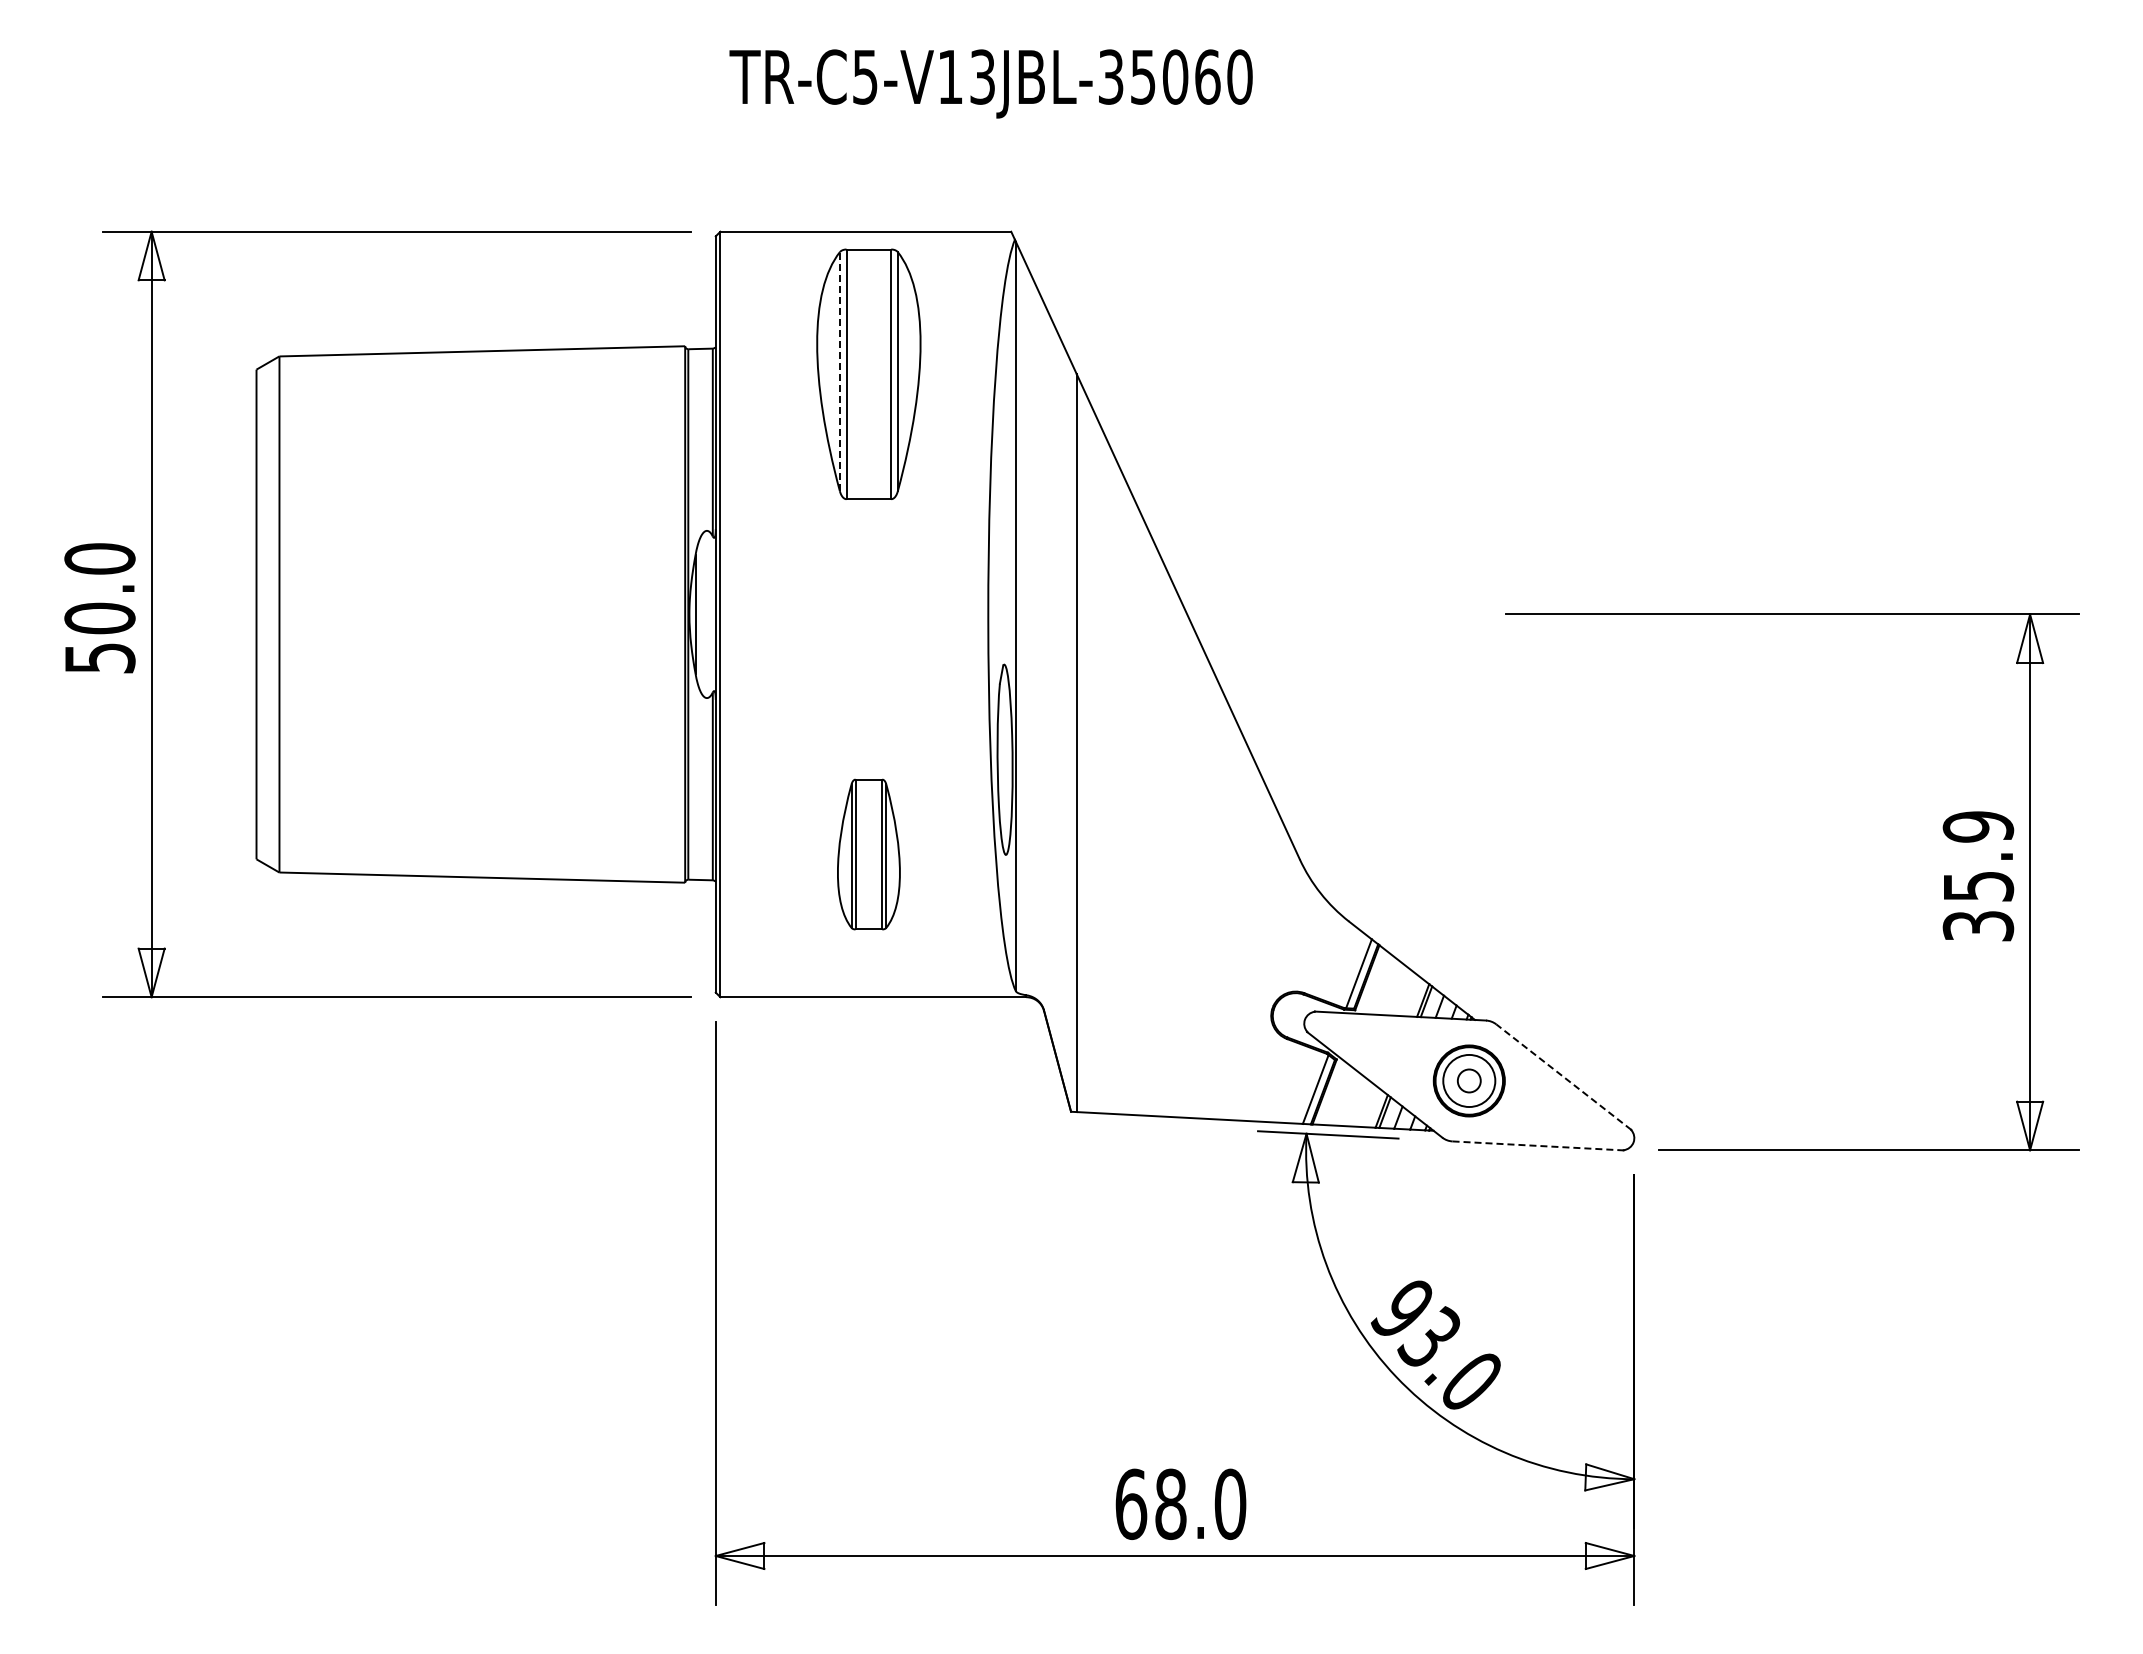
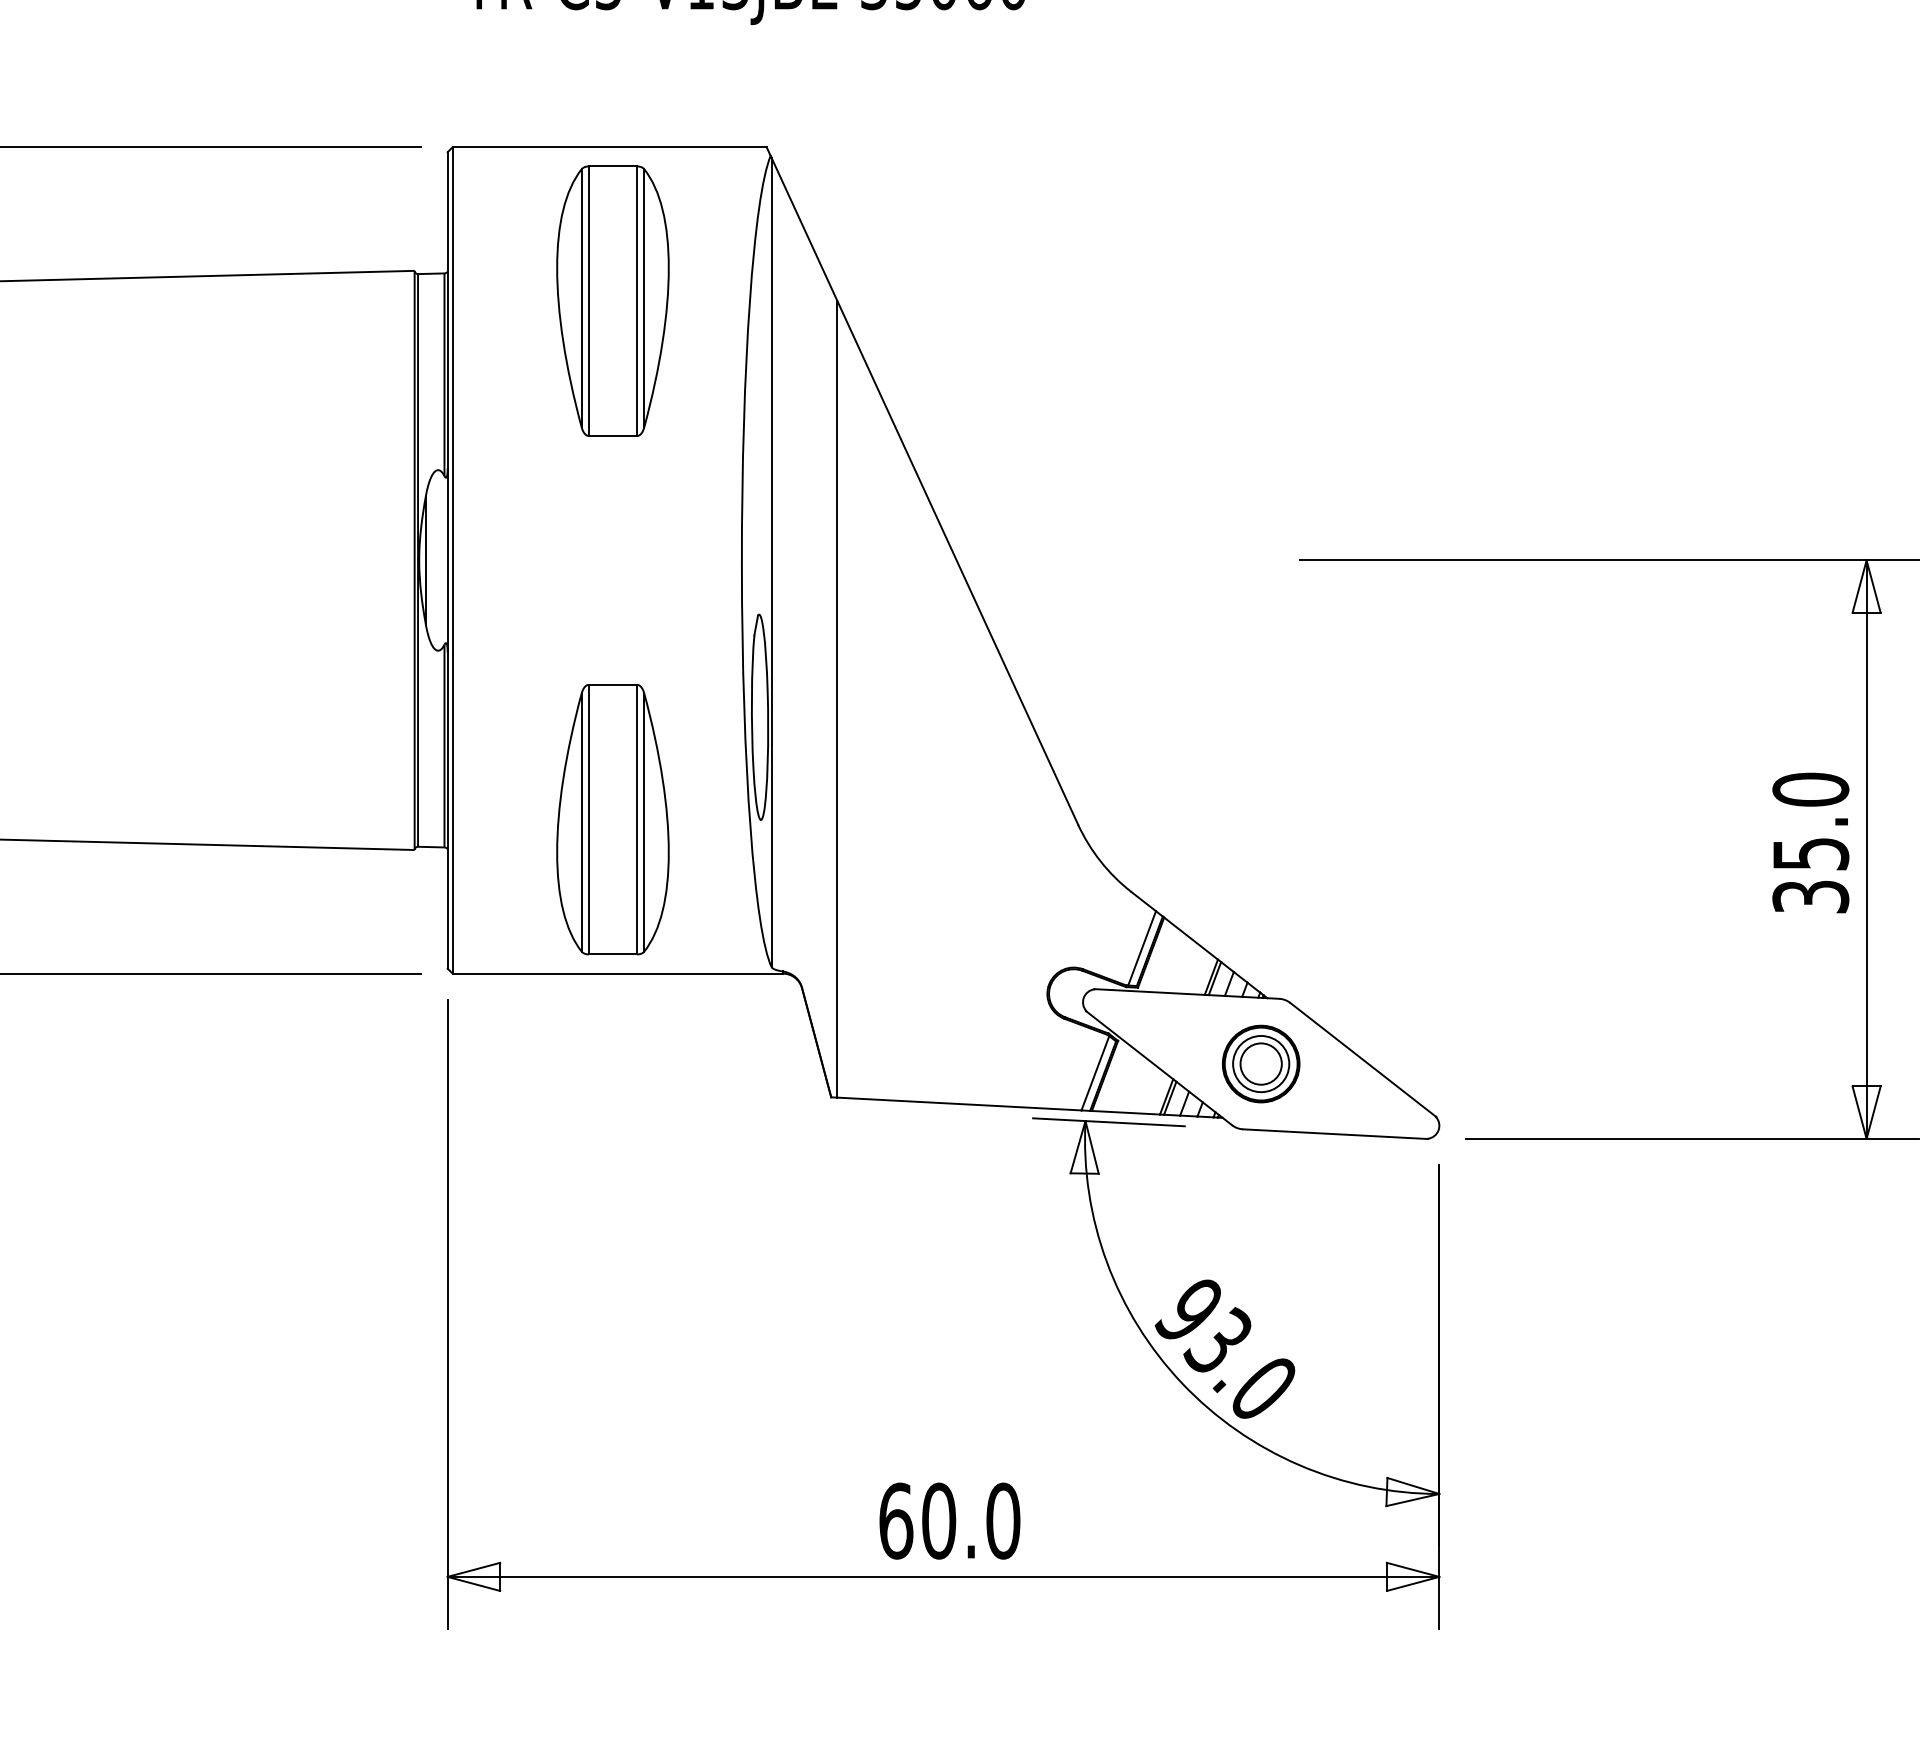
line: (839, 371) -> (581, 298), dashed -> solid
text: (1978, 826) -> (1810, 789), 35.9 -> 35.0
part: (868, 854) -> (612, 819), size x1.67
line: (1563, 1077) -> (1362, 1060), dashed -> solid
circle: (1469, 1080) -> (1261, 1063), size x1.67
line: (1538, 1145) -> (1335, 1133), dashed -> solid
text: (1170, 1504) -> (938, 1521), 68.0 -> 60.0

